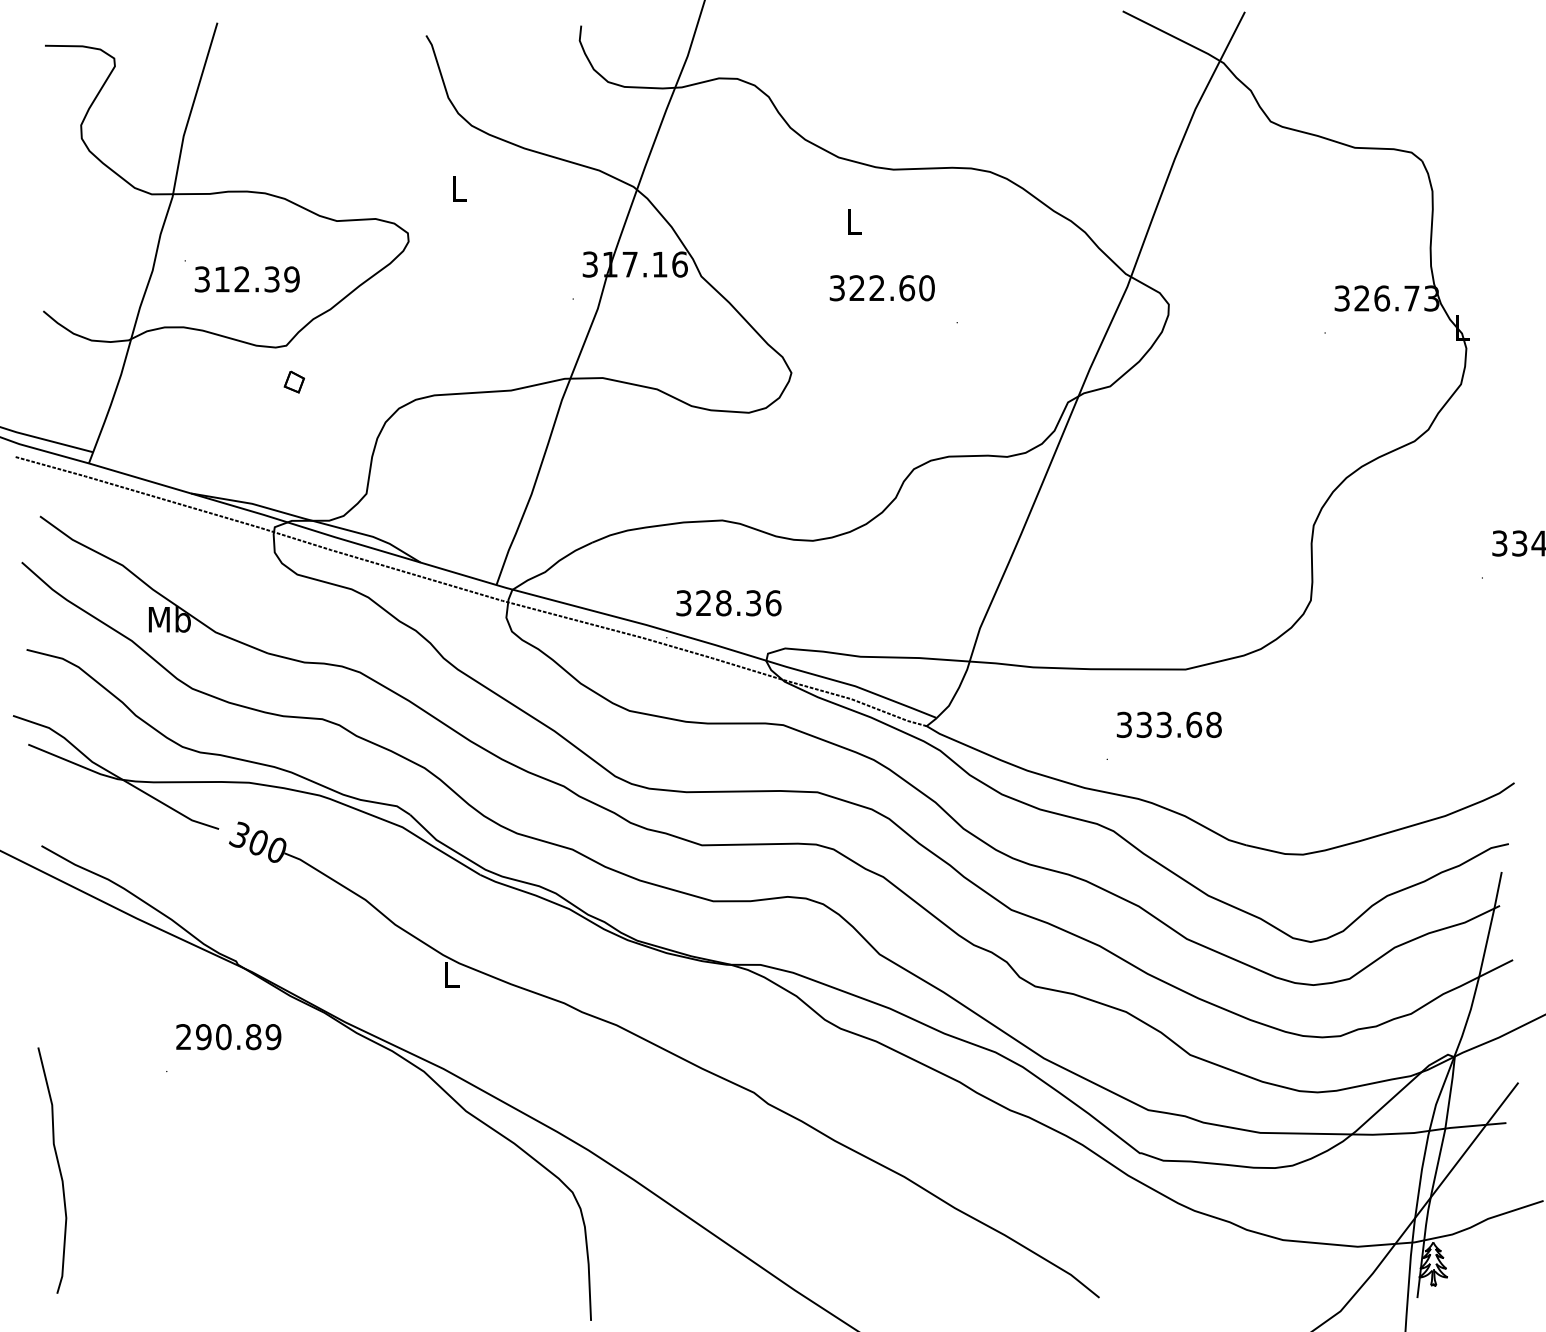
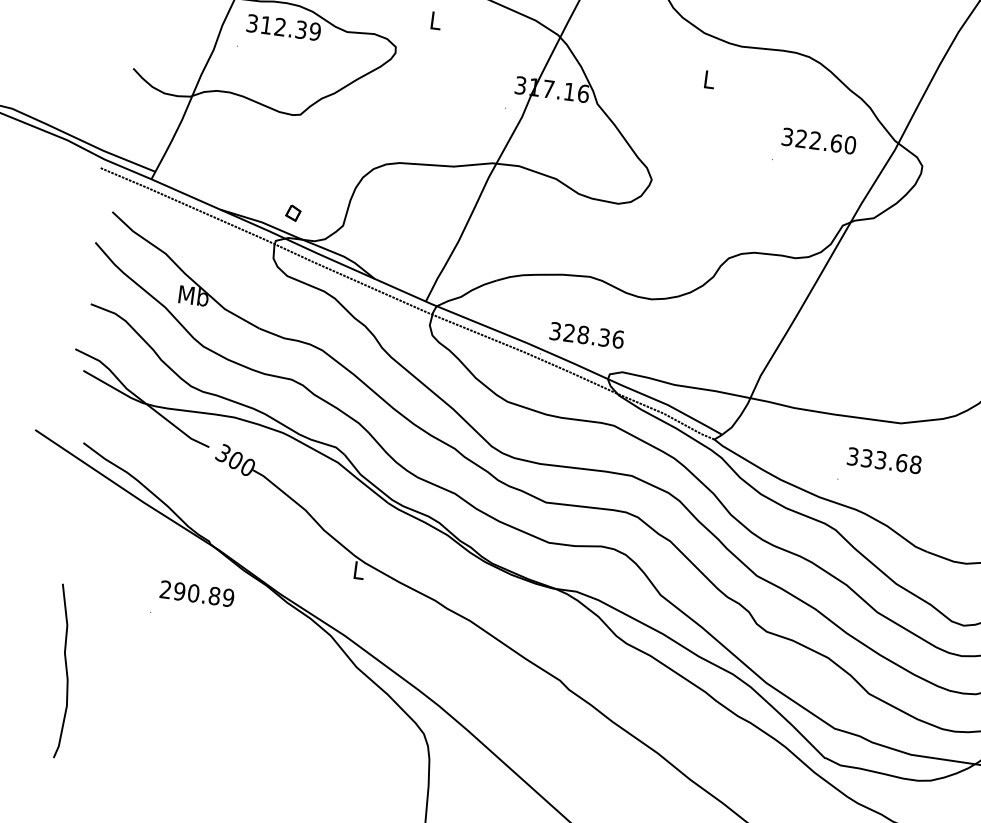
text: (246, 279) -> (283, 27), moved
text: (881, 288) -> (818, 141), moved
part: (293, 381) -> (292, 212), moved

